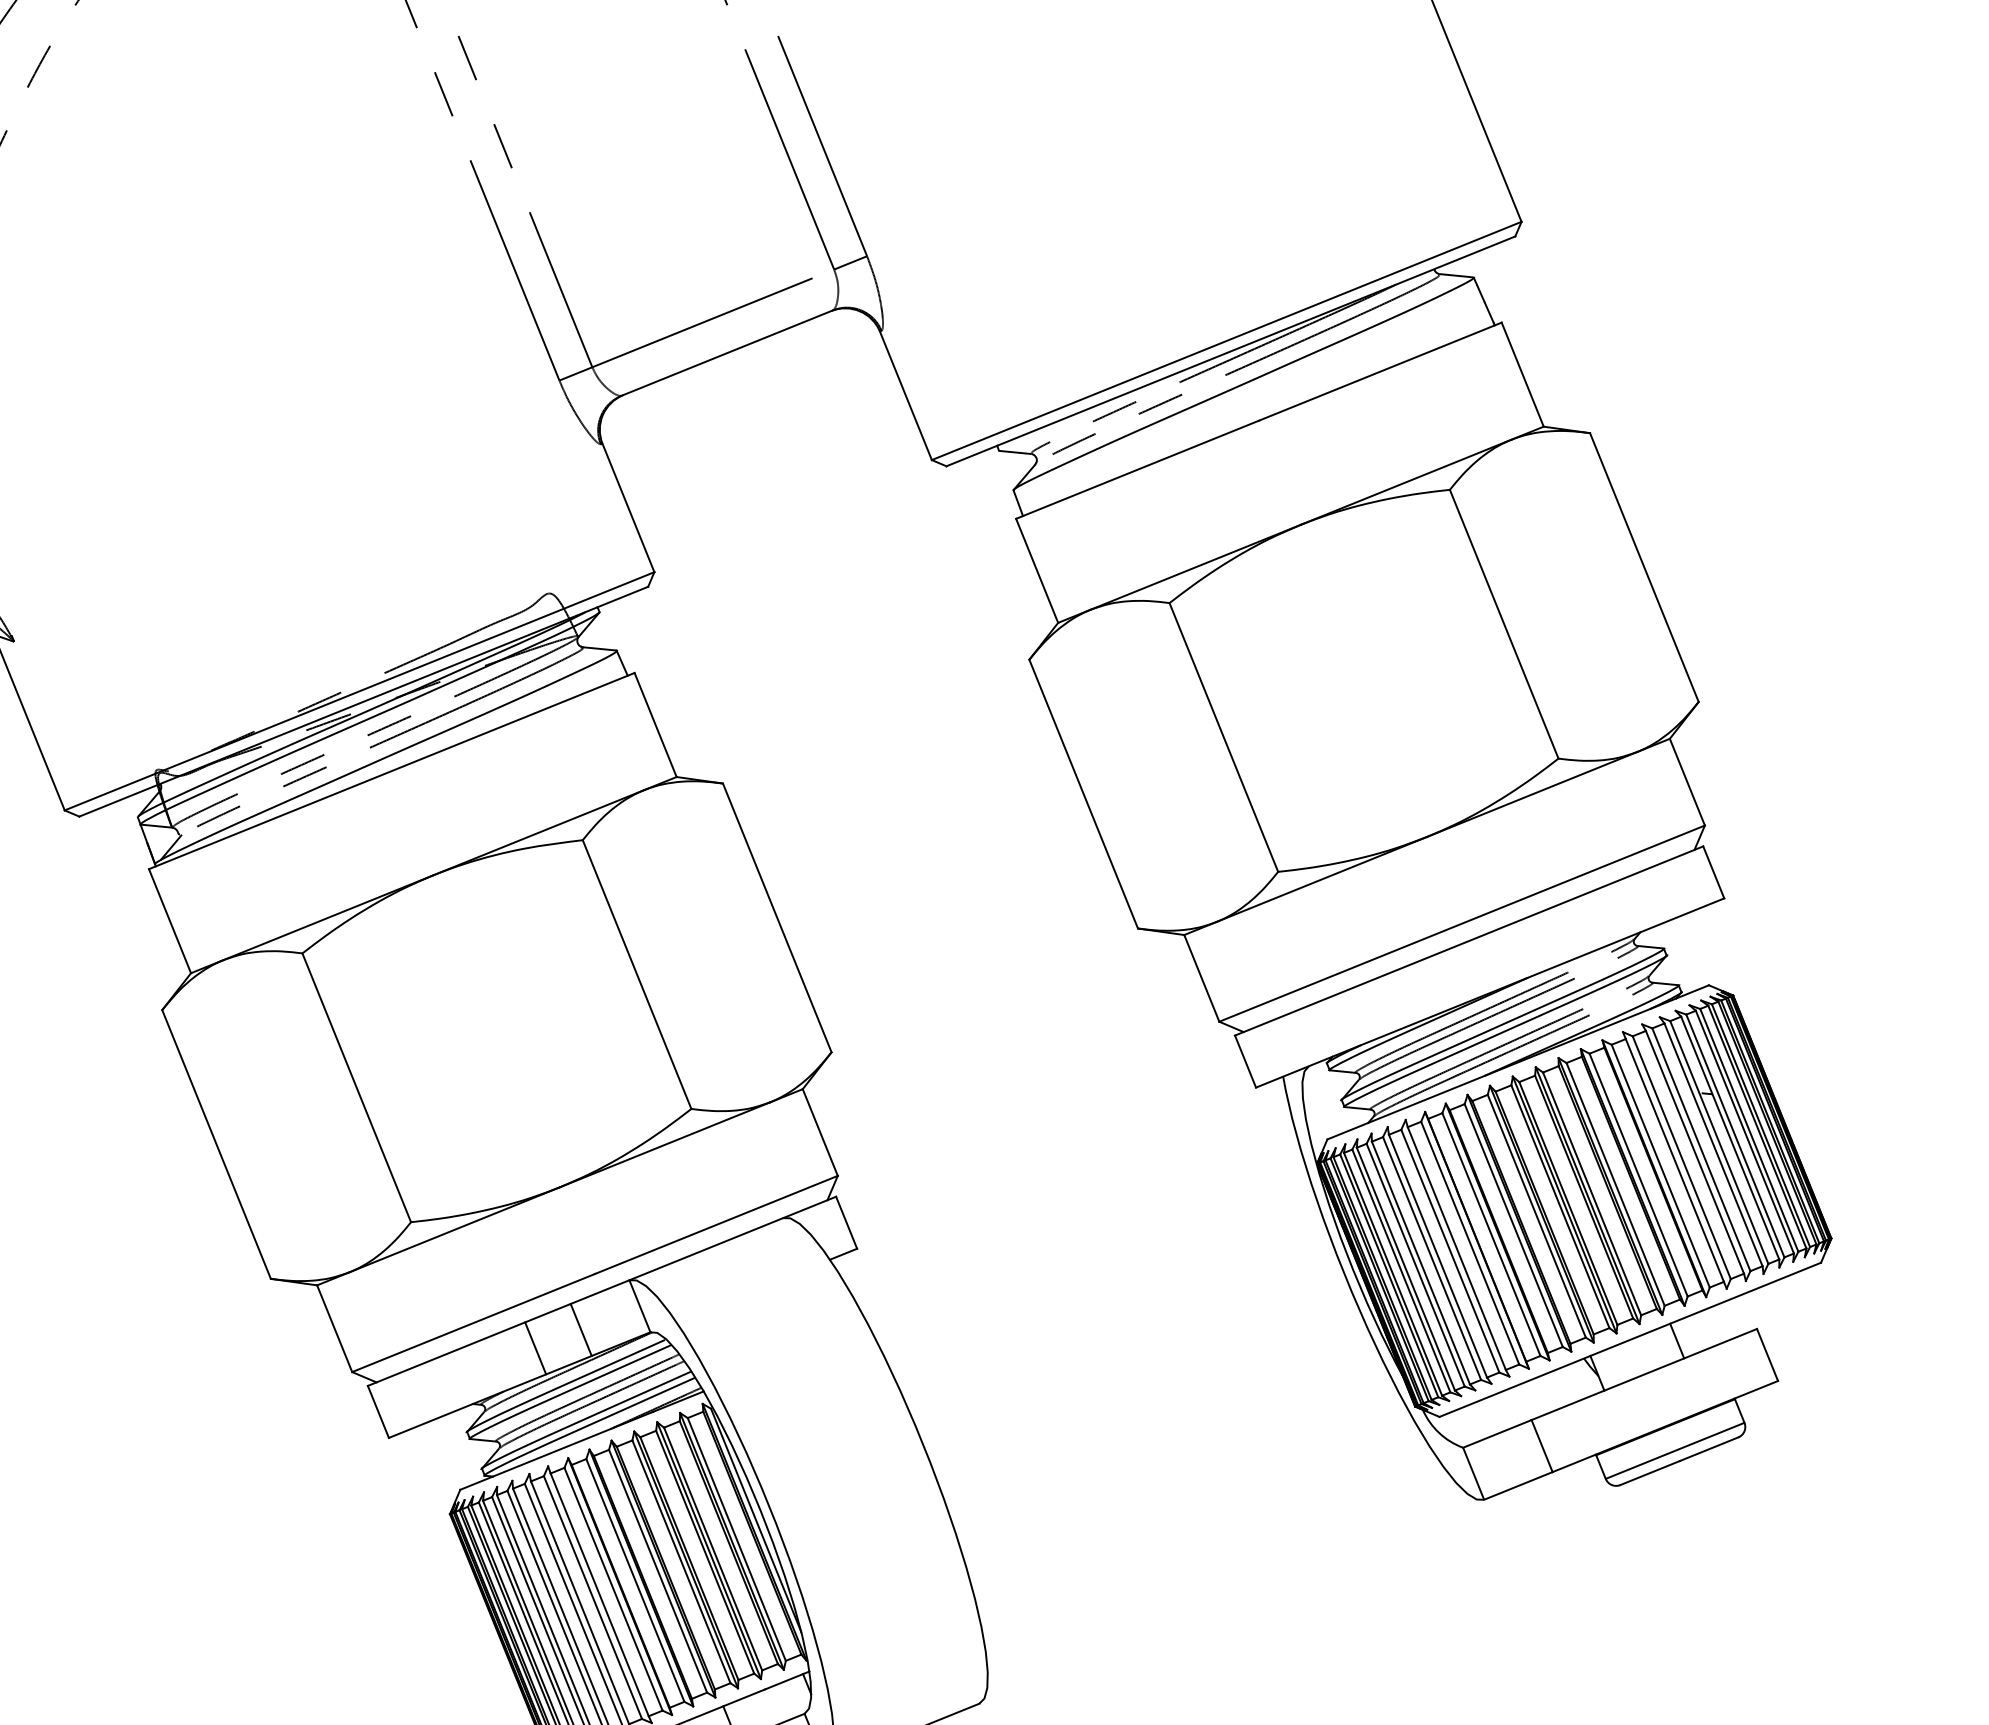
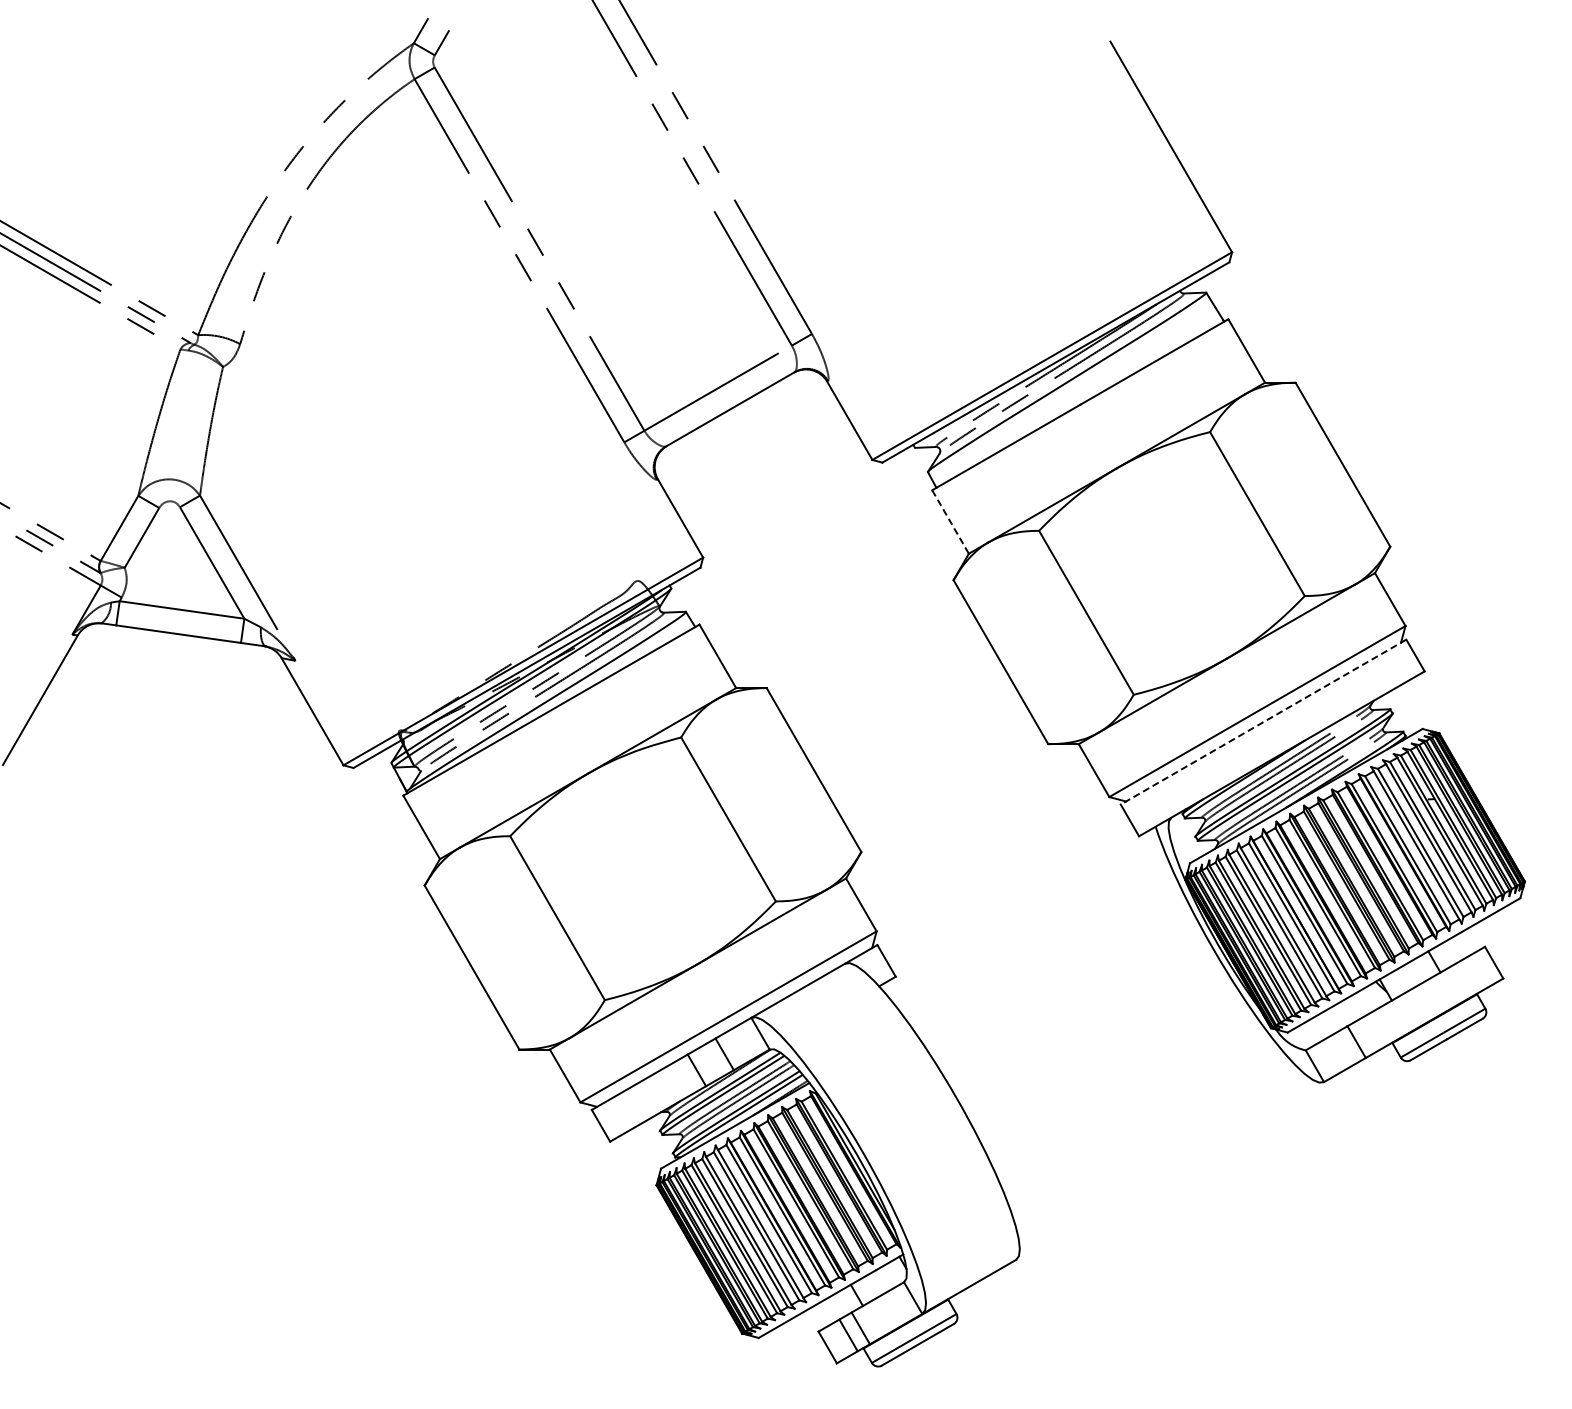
line: (1036, 571) -> (950, 522), solid -> dashed
line: (1468, 941) -> (1263, 722), solid -> dashed

